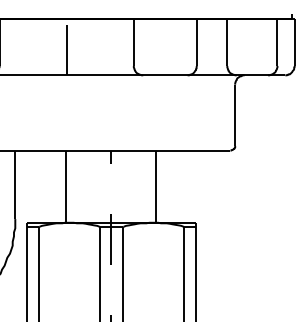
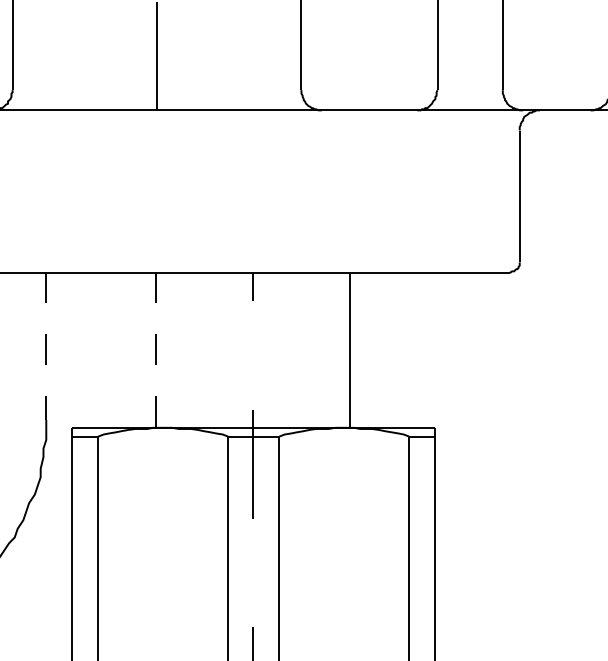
line: (15, 185) -> (46, 347), solid -> dashed
line: (66, 187) -> (156, 351), solid -> dashed

